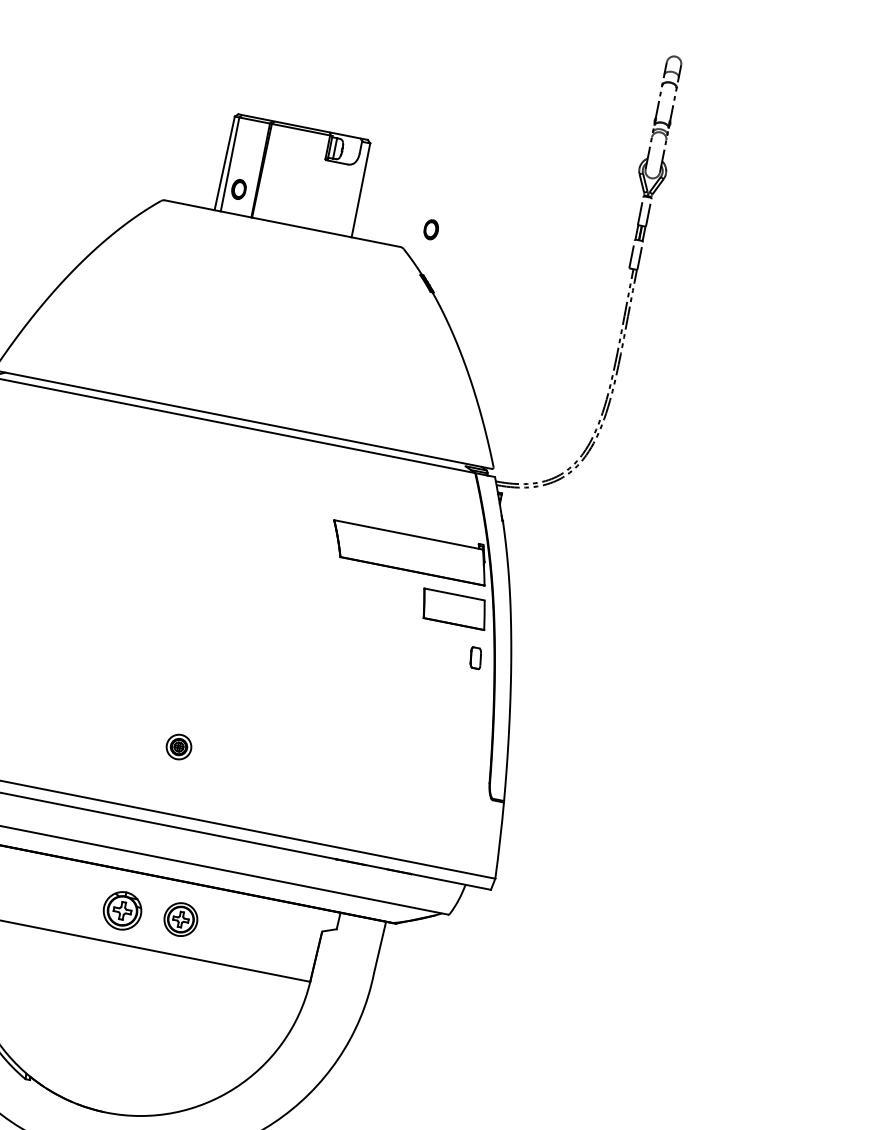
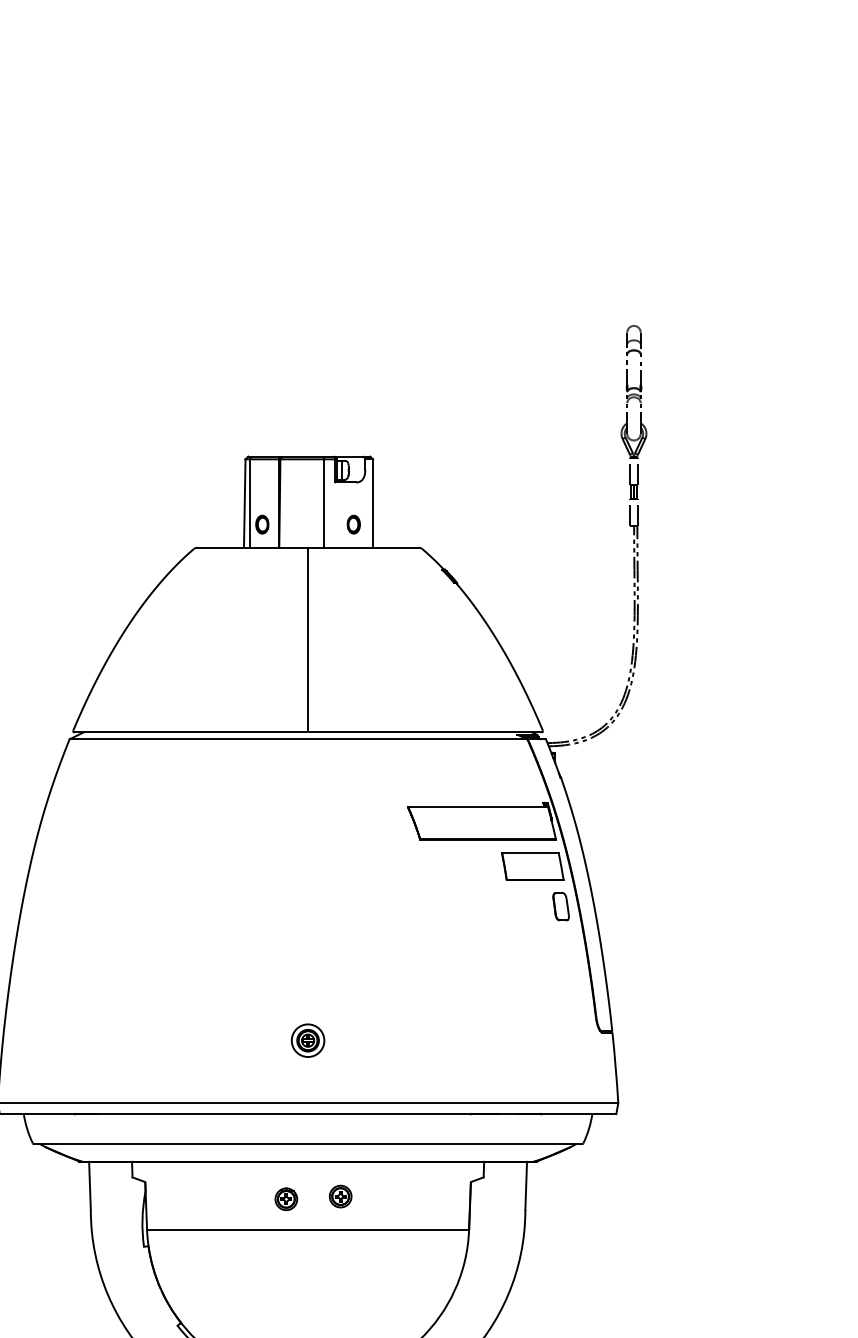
line: (309, 177) -> (324, 501), added
part: (430, 229) -> (353, 524), moved
line: (264, 320) -> (308, 638), added
part: (475, 657) -> (560, 906), size x1.43
part: (178, 746) -> (307, 1040), size x1.43
part: (122, 911) -> (286, 1199), size x0.62
part: (180, 919) -> (340, 1196), size x0.71

